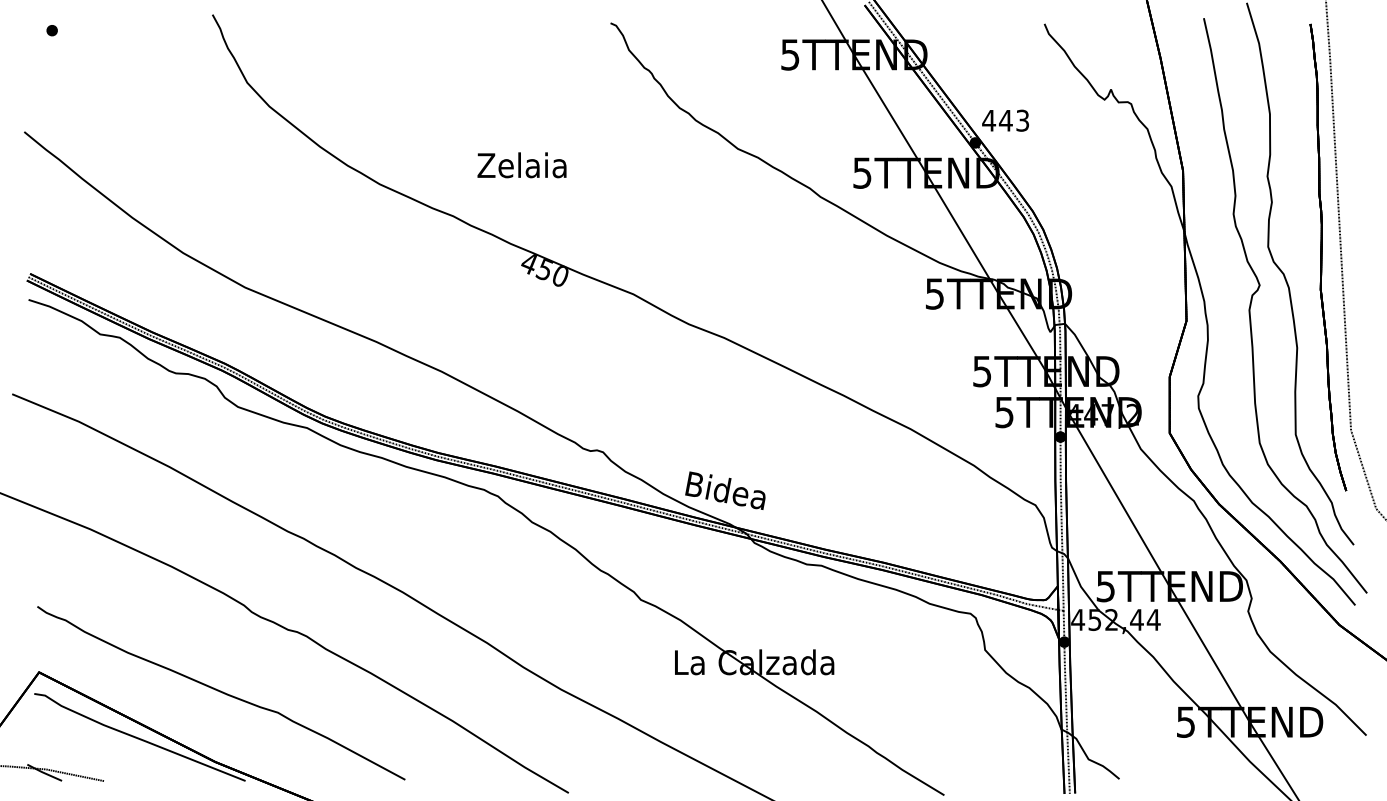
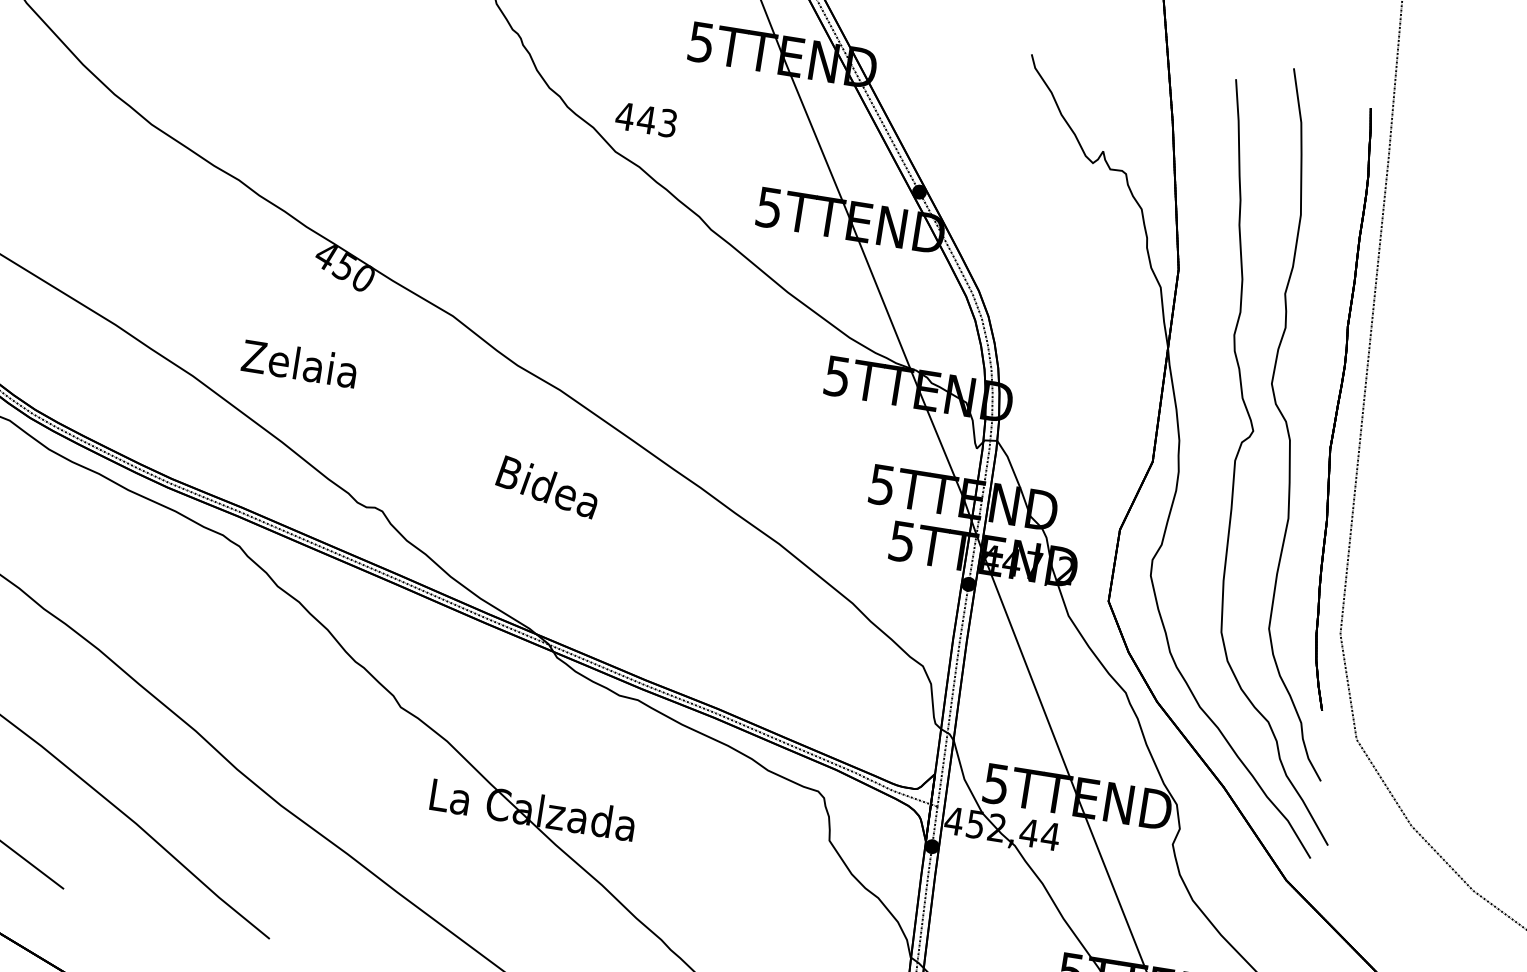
text: (1005, 120) -> (646, 119), moved
text: (521, 165) -> (299, 363), moved
text: (725, 490) -> (547, 486), moved

